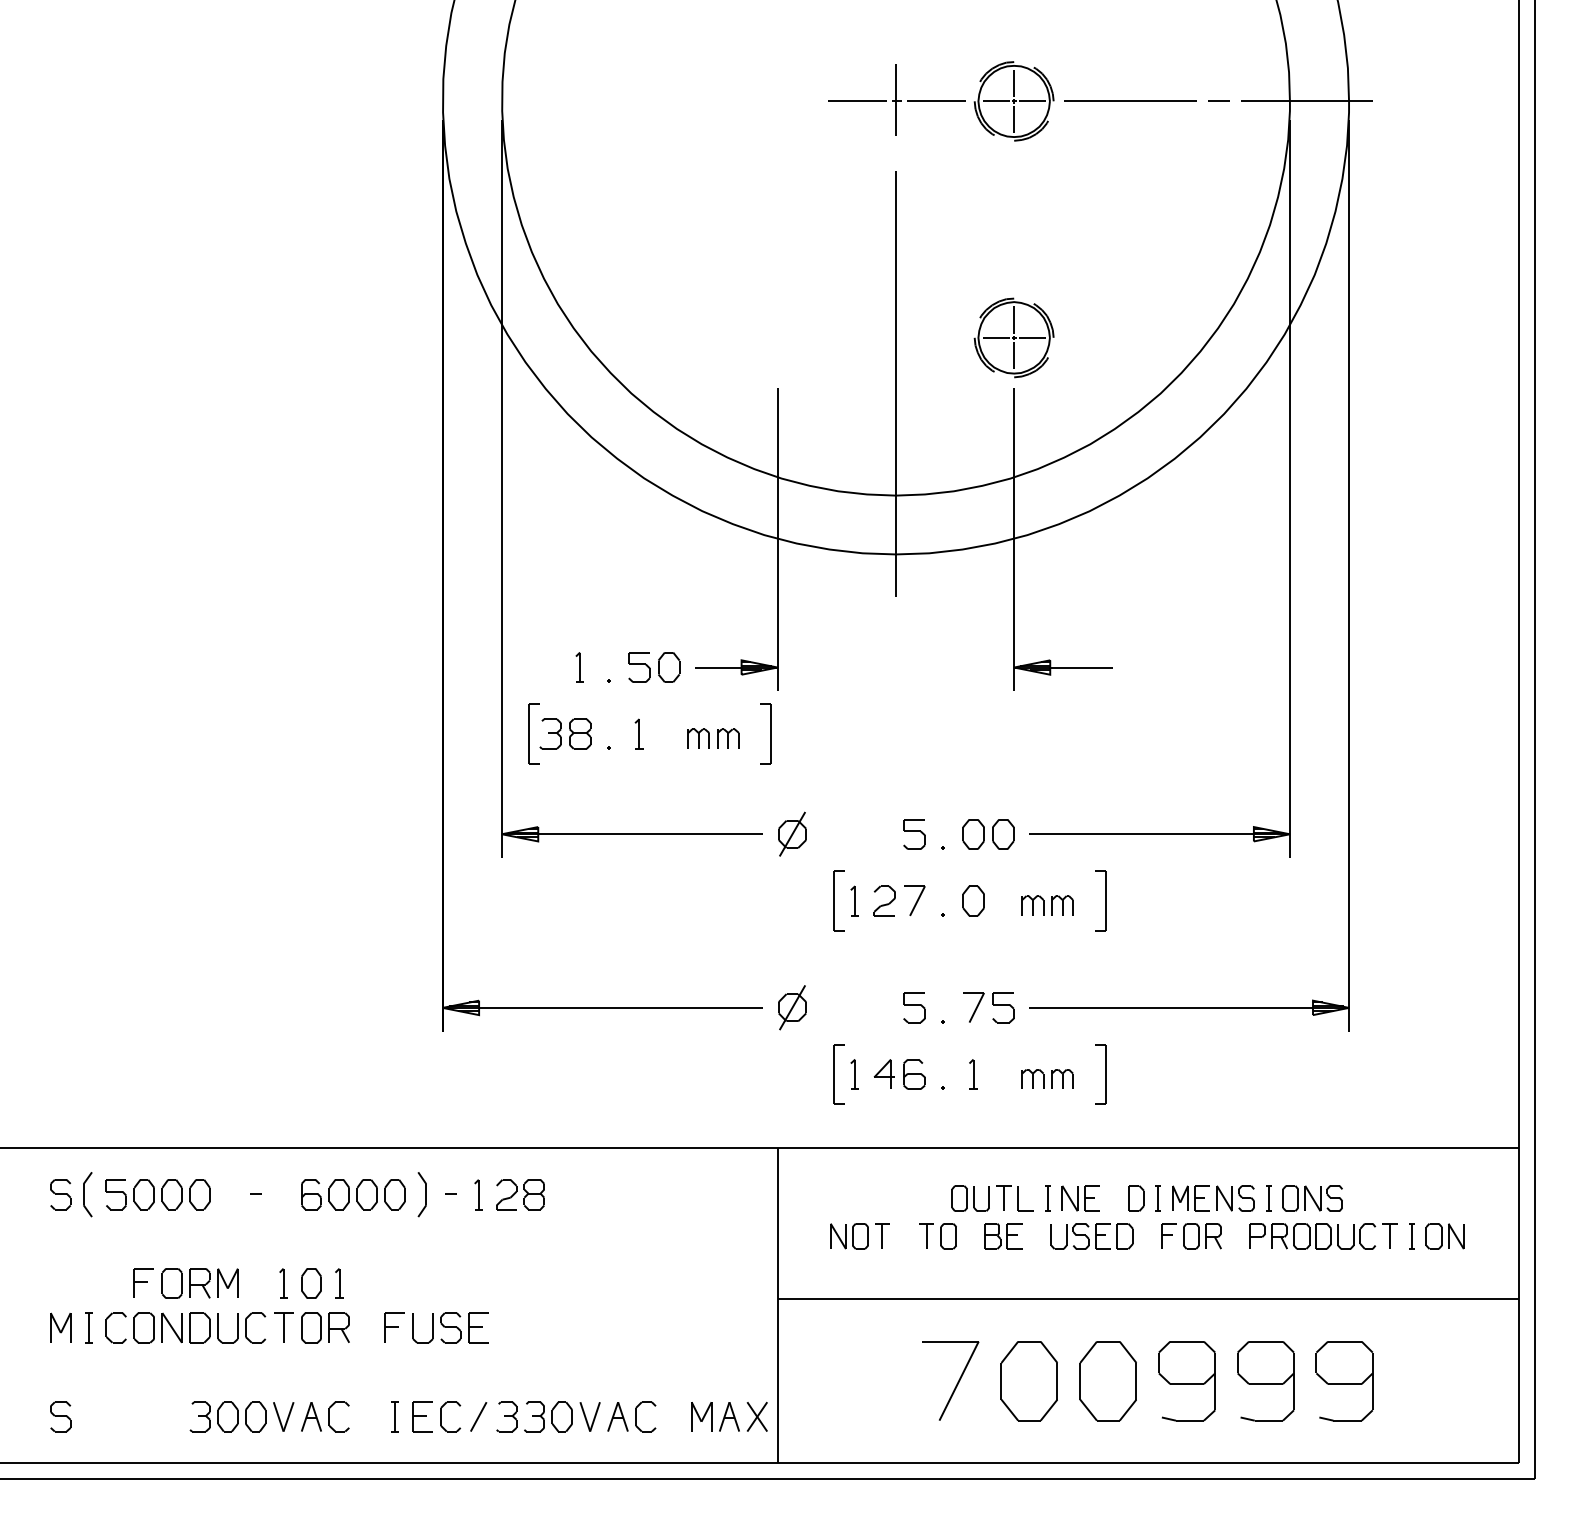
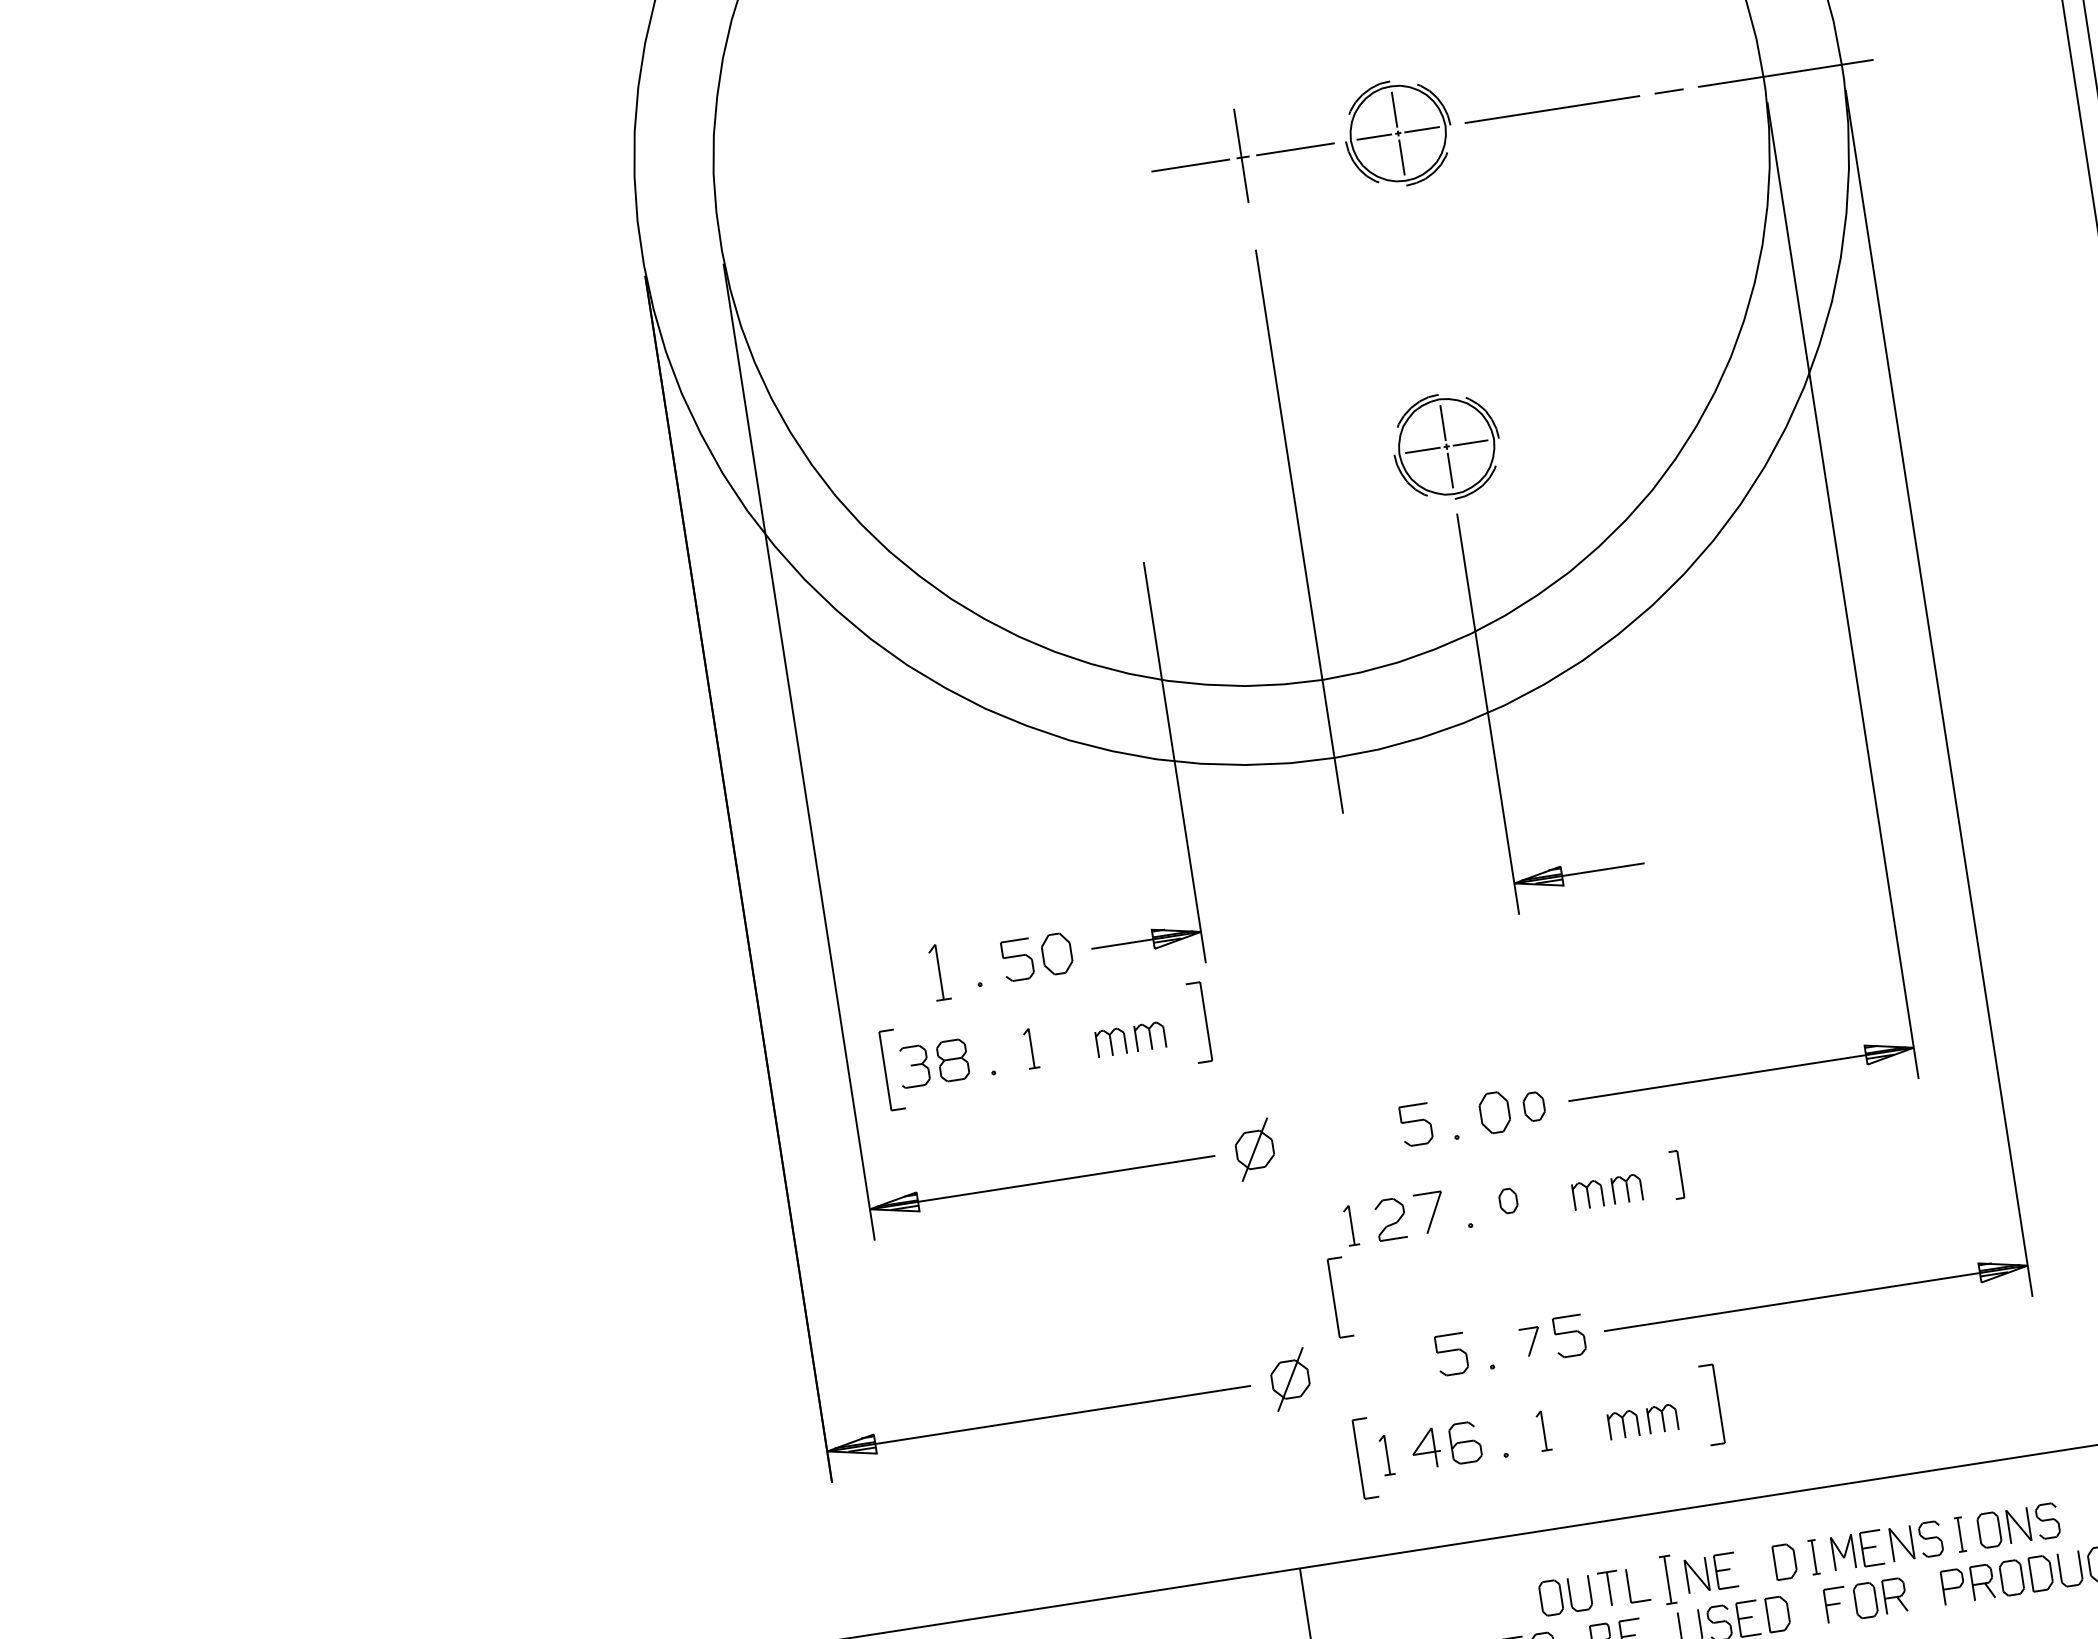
part: (579, 667) -> (938, 972), size x1.4
part: (1003, 834) -> (1534, 1106), size x0.7
part: (838, 900) -> (1340, 1296), moved
part: (973, 900) -> (1508, 1200), size x0.6
part: (1100, 900) -> (1676, 1174), size x0.6
part: (973, 1007) -> (1530, 1342), size x0.7
part: (1047, 1198) -> (1667, 1579), size x1.4

